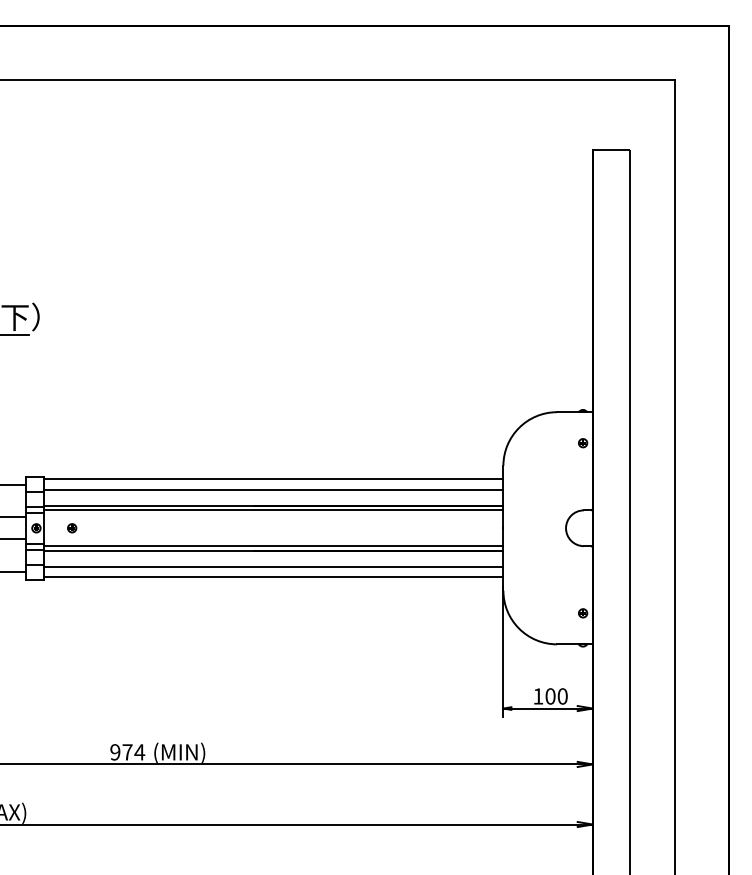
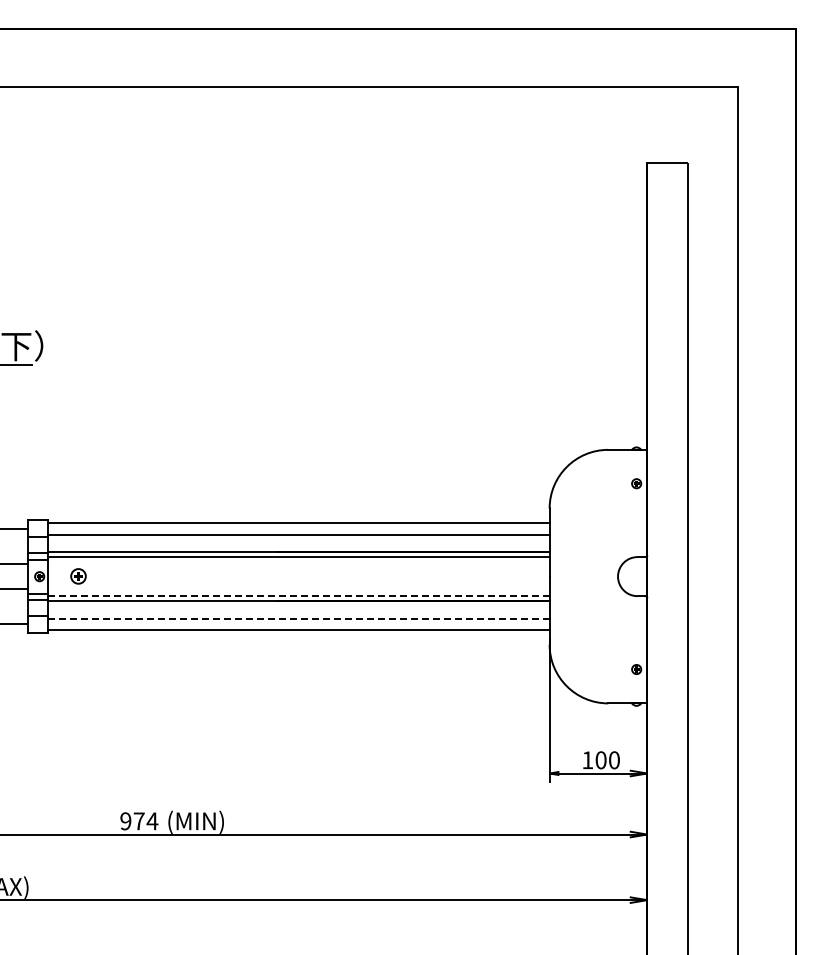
part: (71, 528) -> (78, 576), size x1.6
line: (273, 546) -> (298, 596), solid -> dashed
line: (273, 566) -> (298, 618), solid -> dashed

